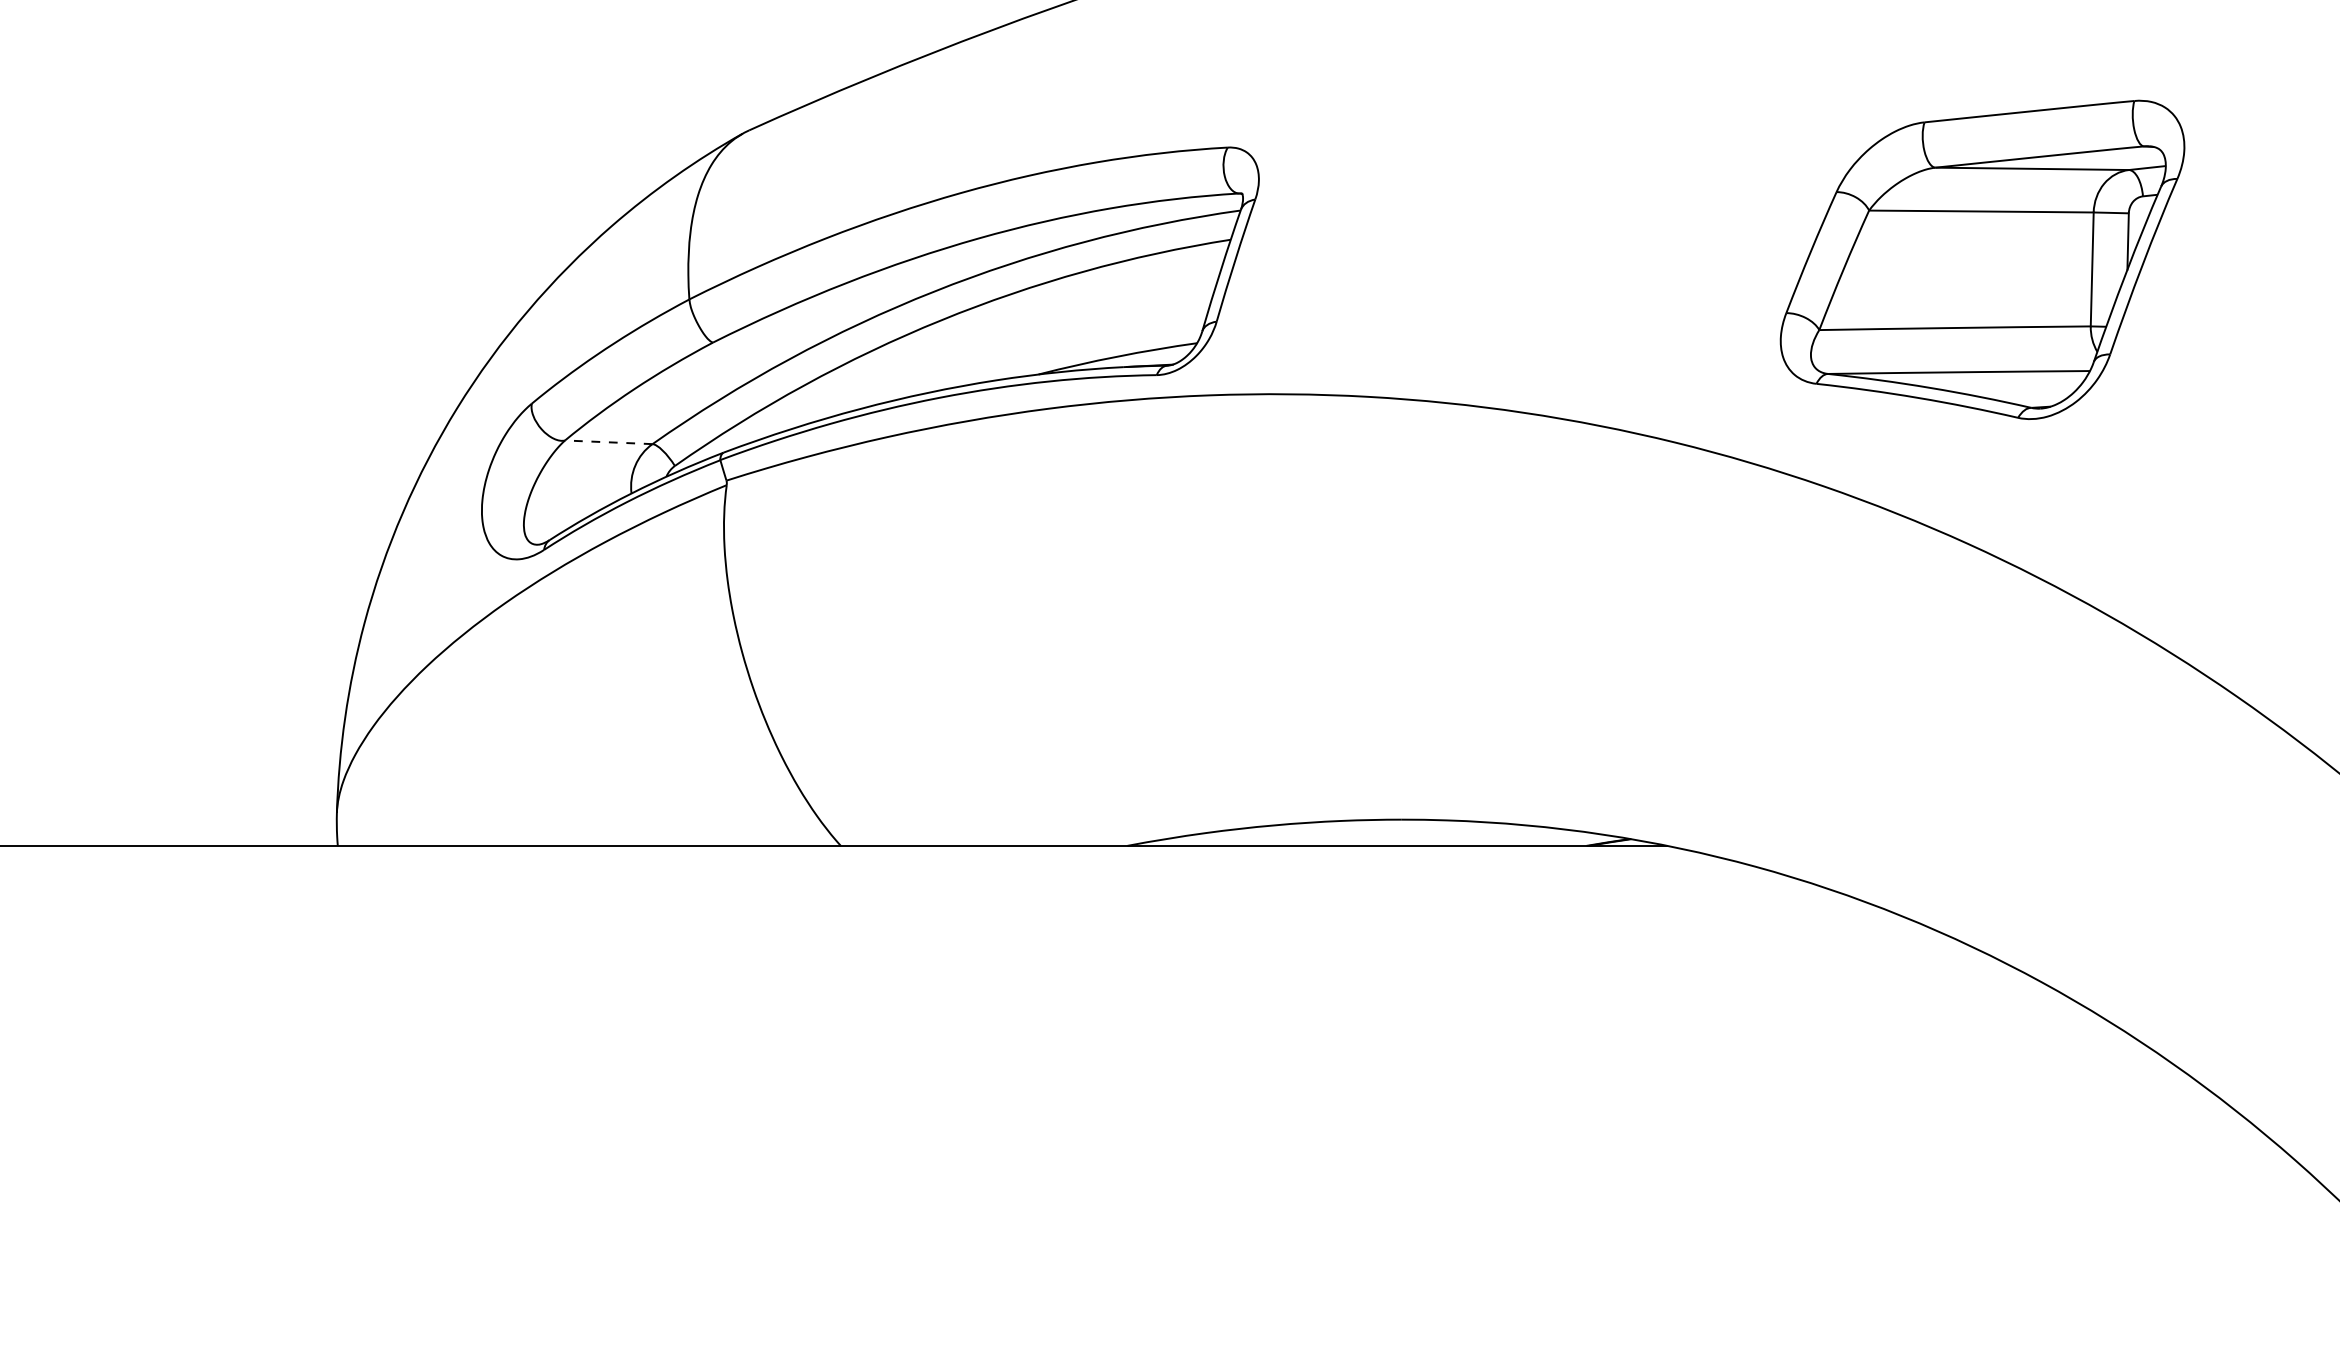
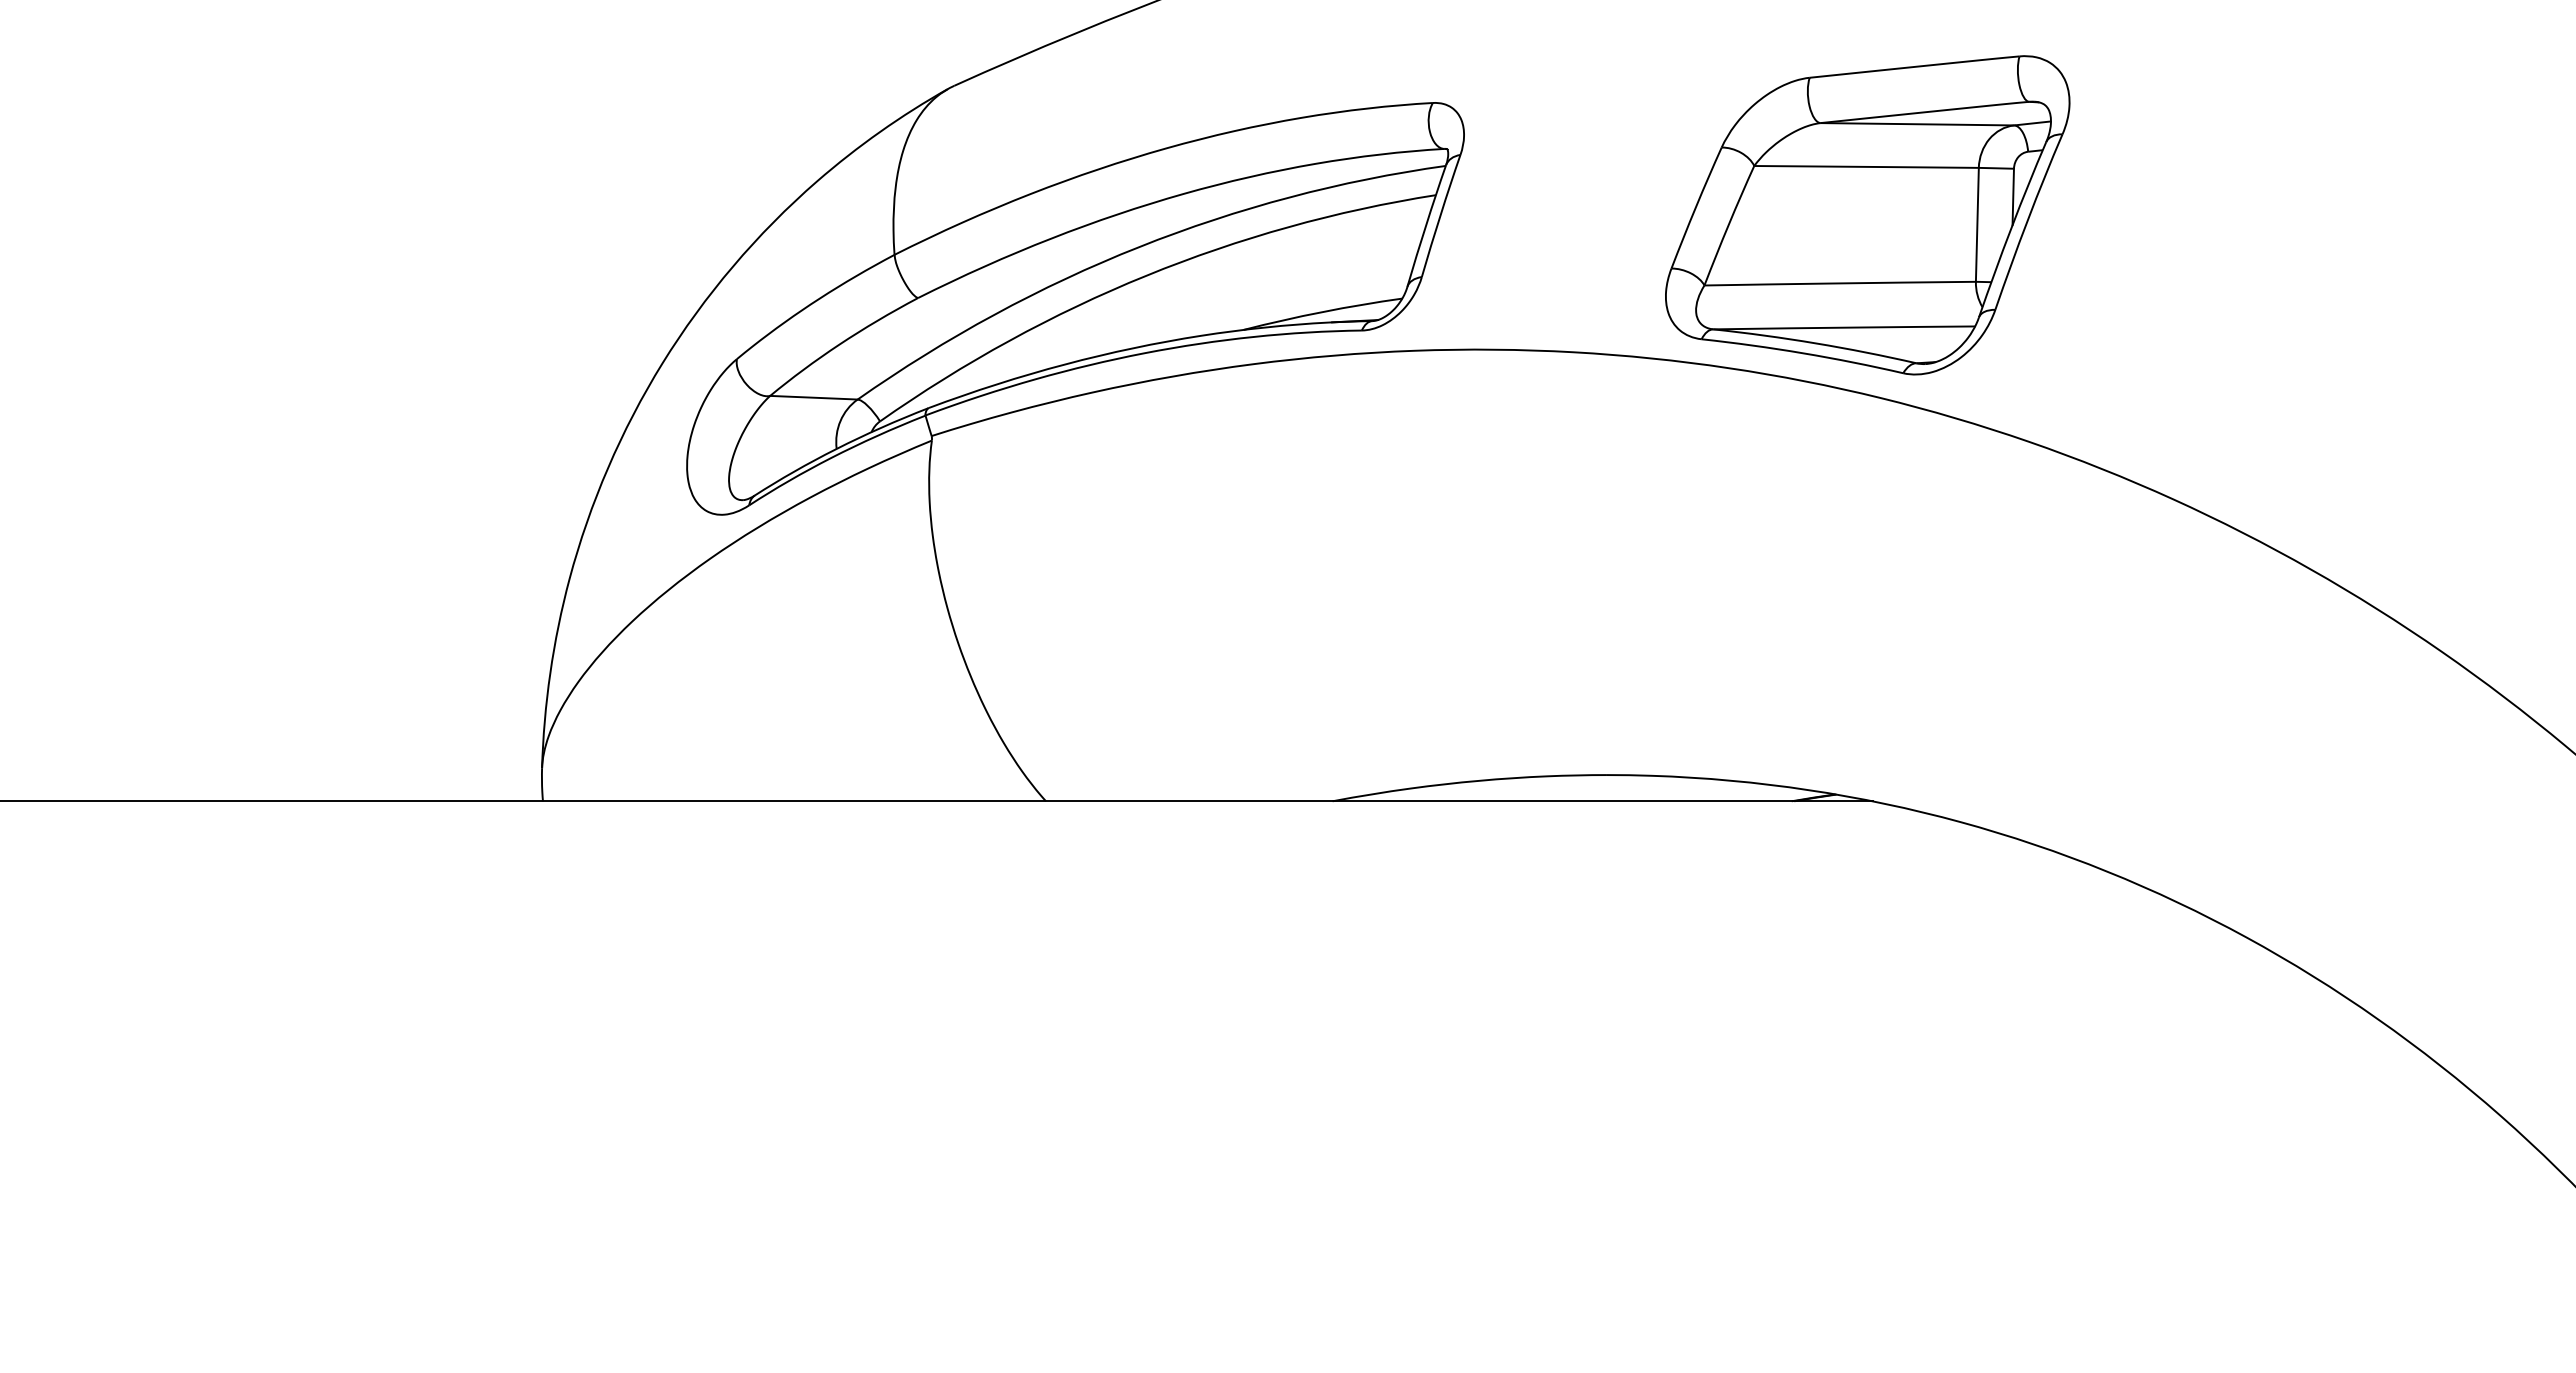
part: (1982, 260) -> (1867, 215), moved
line: (608, 442) -> (813, 397), dashed -> solid

